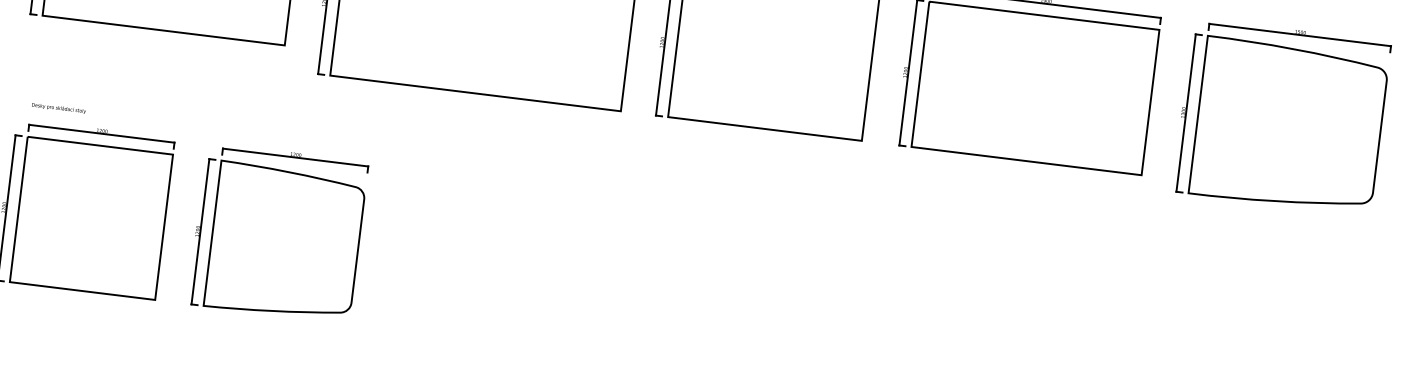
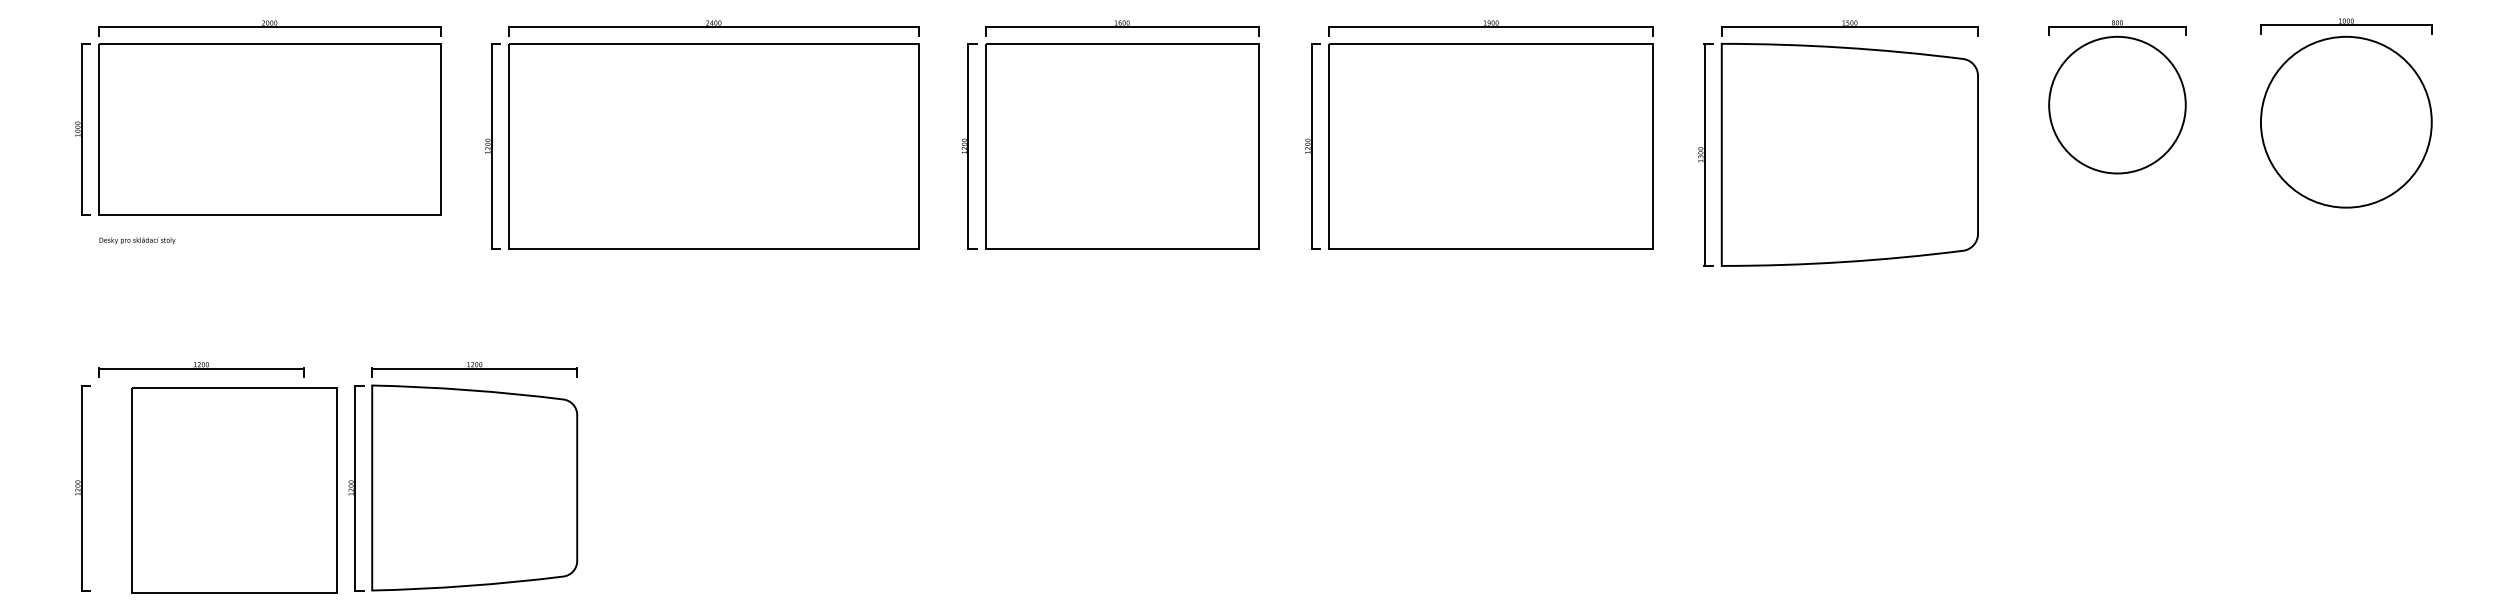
text: (59, 108) -> (137, 240), moved
part: (91, 218) -> (234, 490), moved

